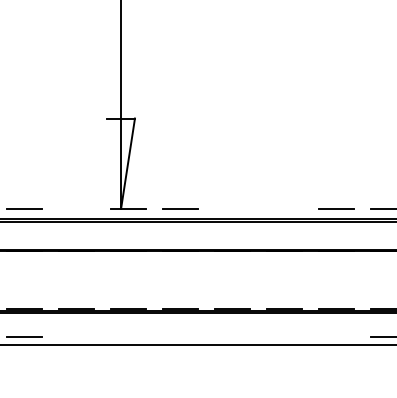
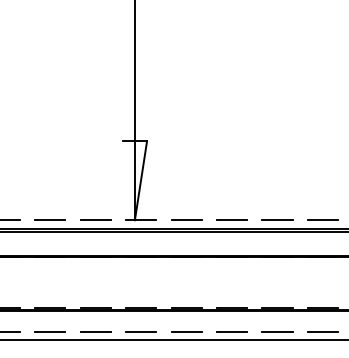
line: (75, 209) -> (95, 220), added
line: (231, 209) -> (231, 220), added
line: (284, 209) -> (277, 220), added
line: (75, 337) -> (95, 332), added
line: (128, 337) -> (141, 332), added
line: (180, 337) -> (186, 332), added
line: (231, 337) -> (231, 332), added
line: (284, 337) -> (277, 332), added
line: (335, 337) -> (322, 332), added

